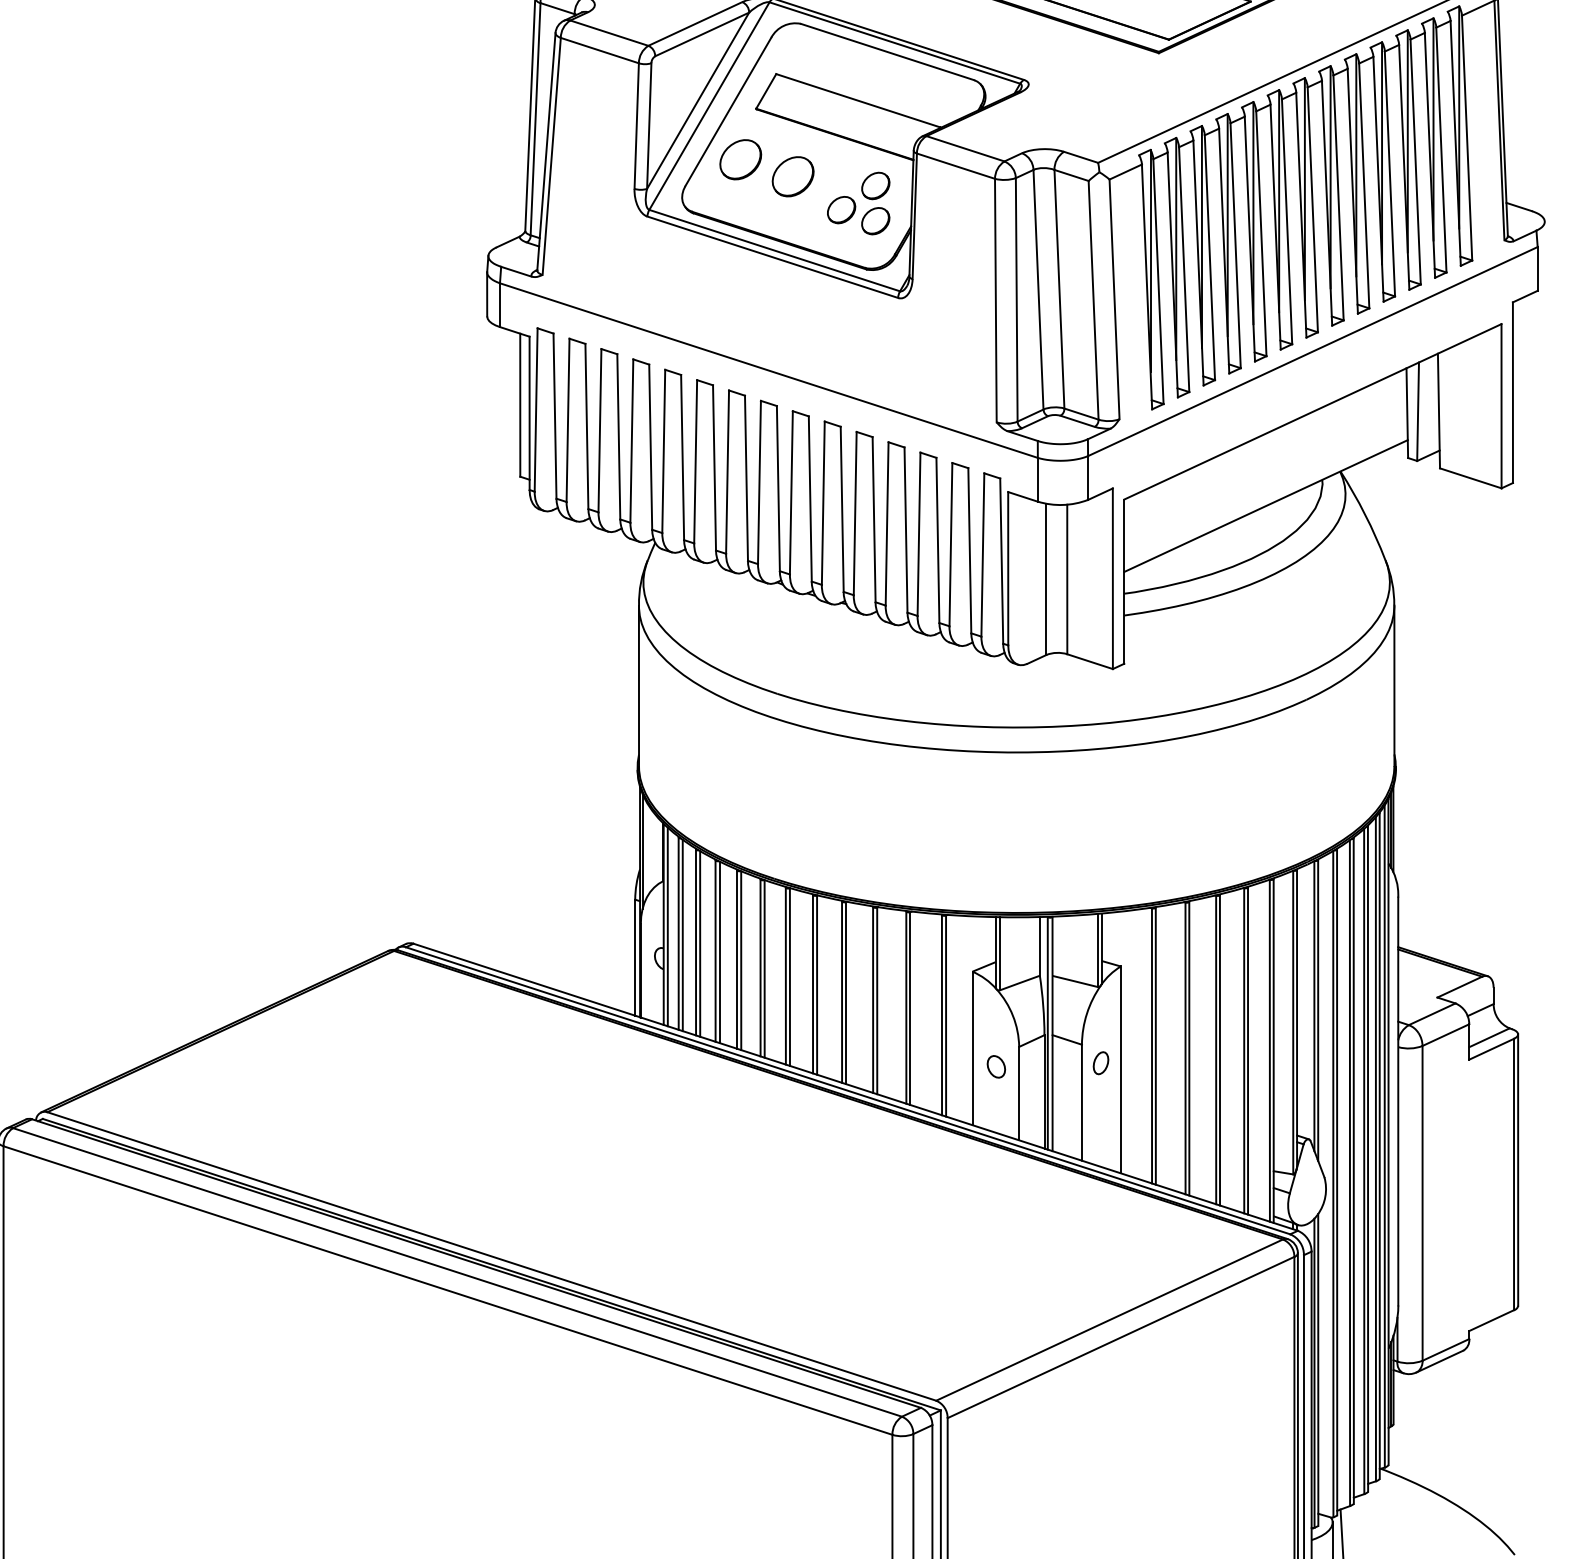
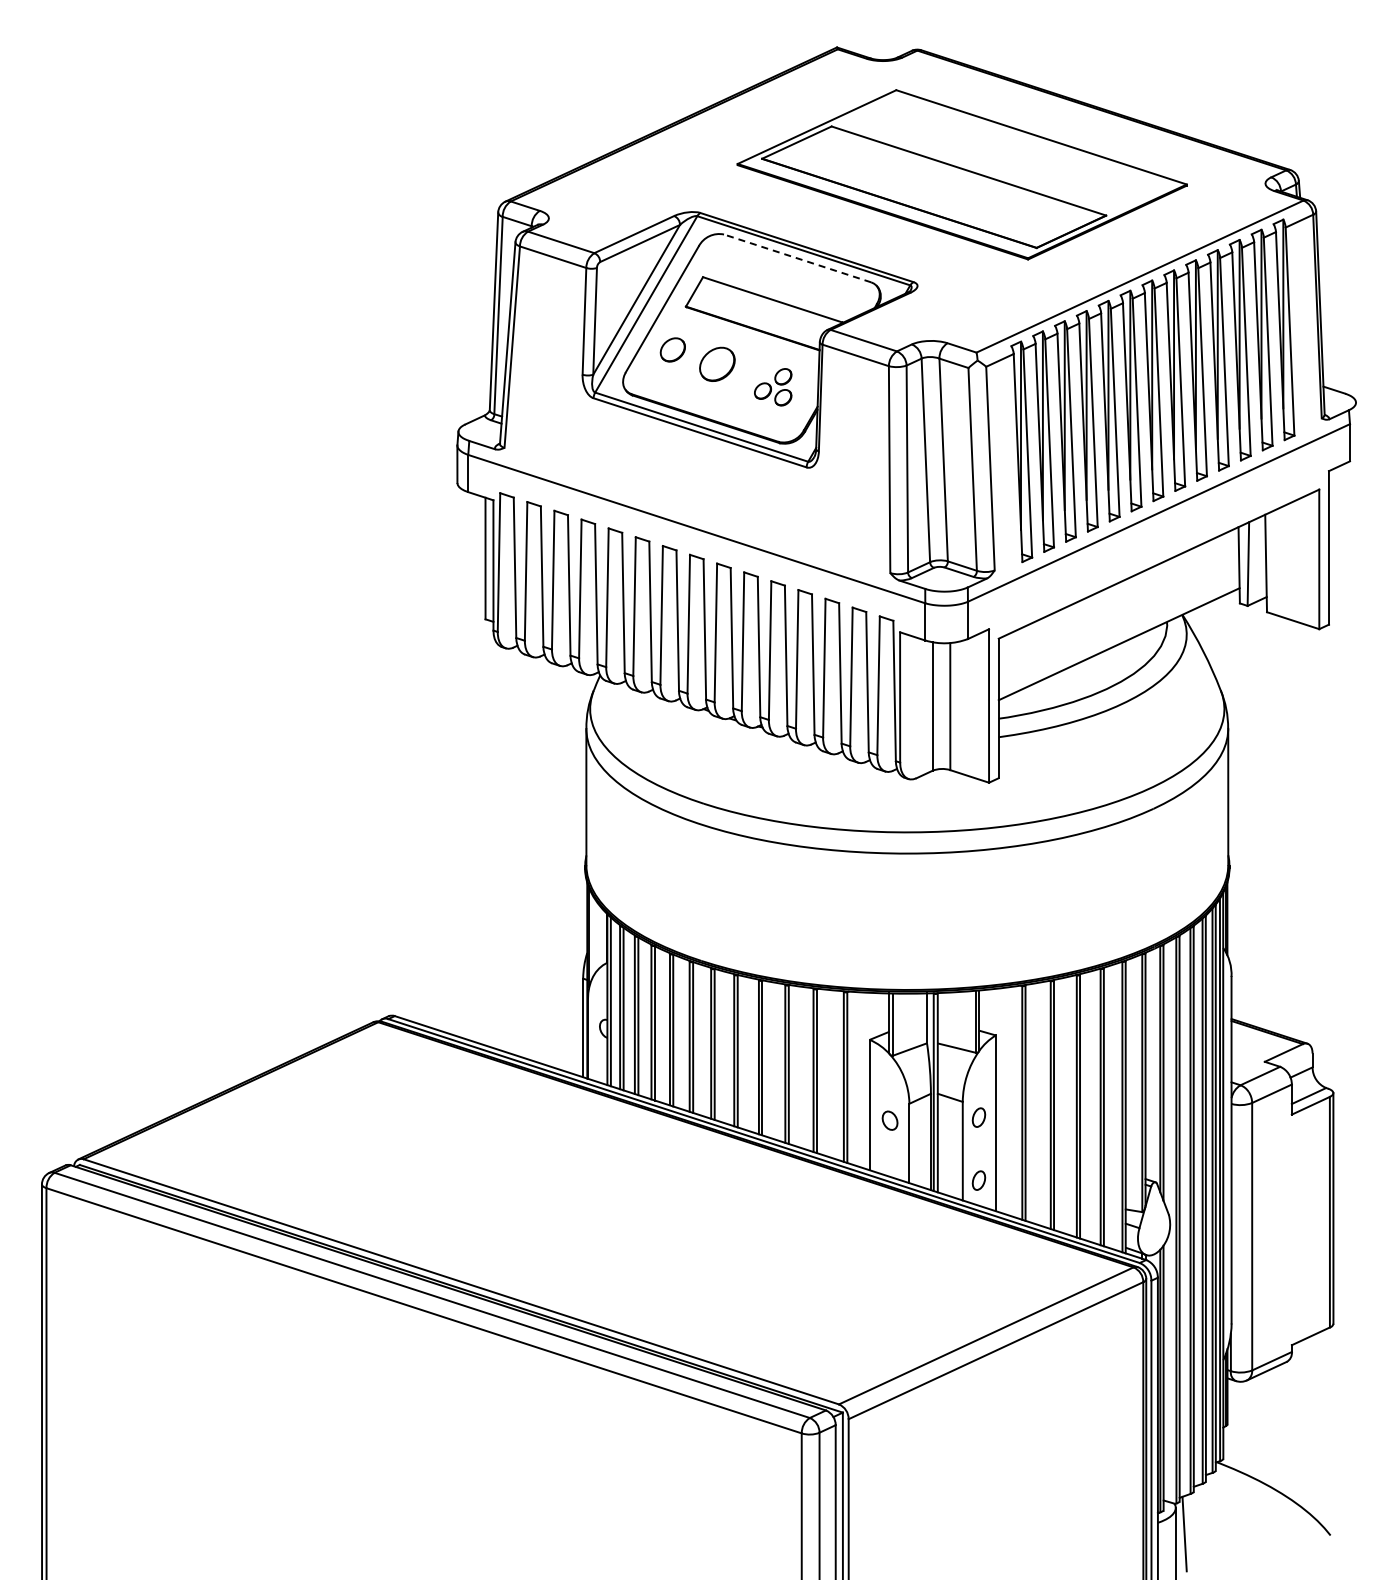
line: (887, 52) -> (797, 258), solid -> dashed
part: (740, 159) -> (672, 349), size x0.7
part: (859, 203) -> (773, 387), size x0.7
part: (1100, 1137) -> (978, 1180), added

